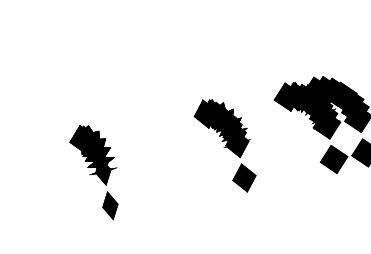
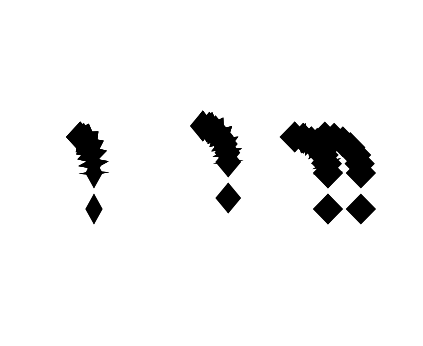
part: (226, 145) -> (216, 161), moved

